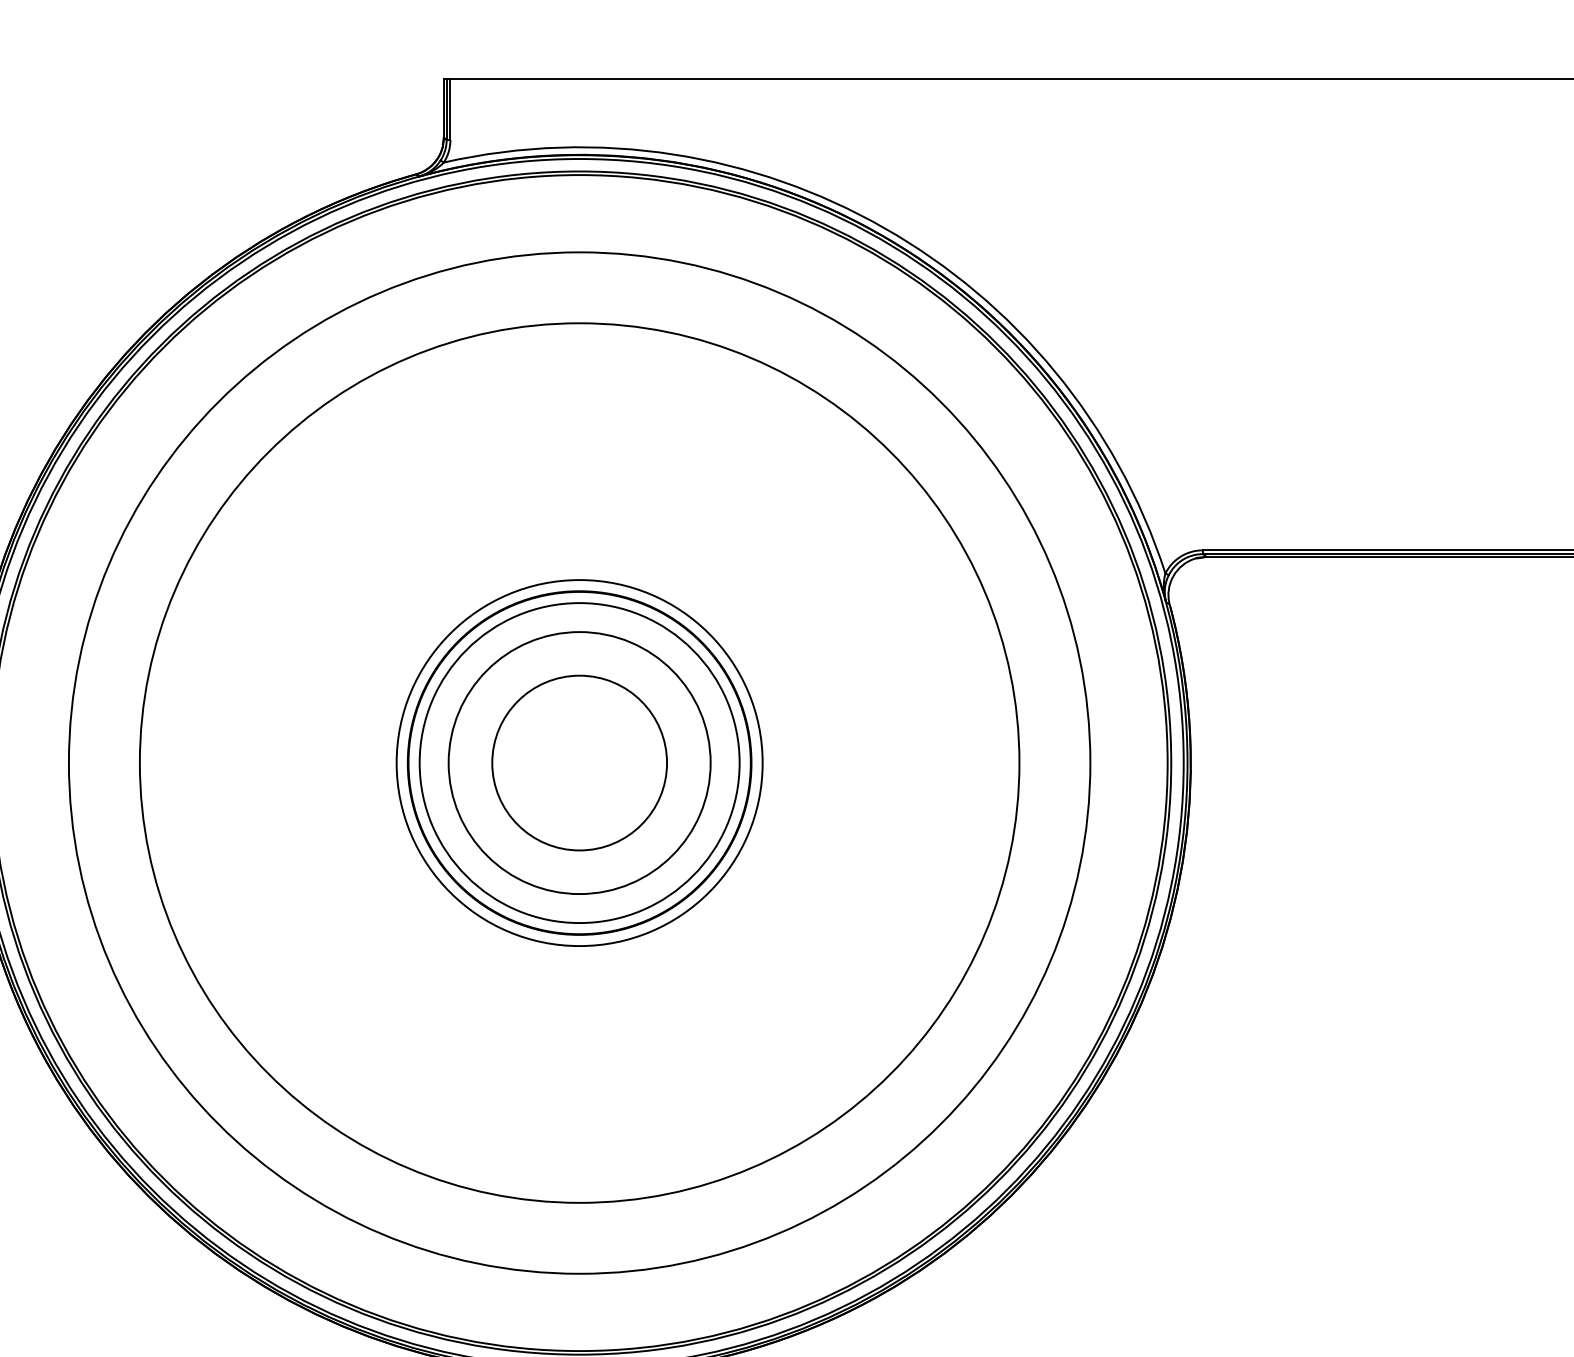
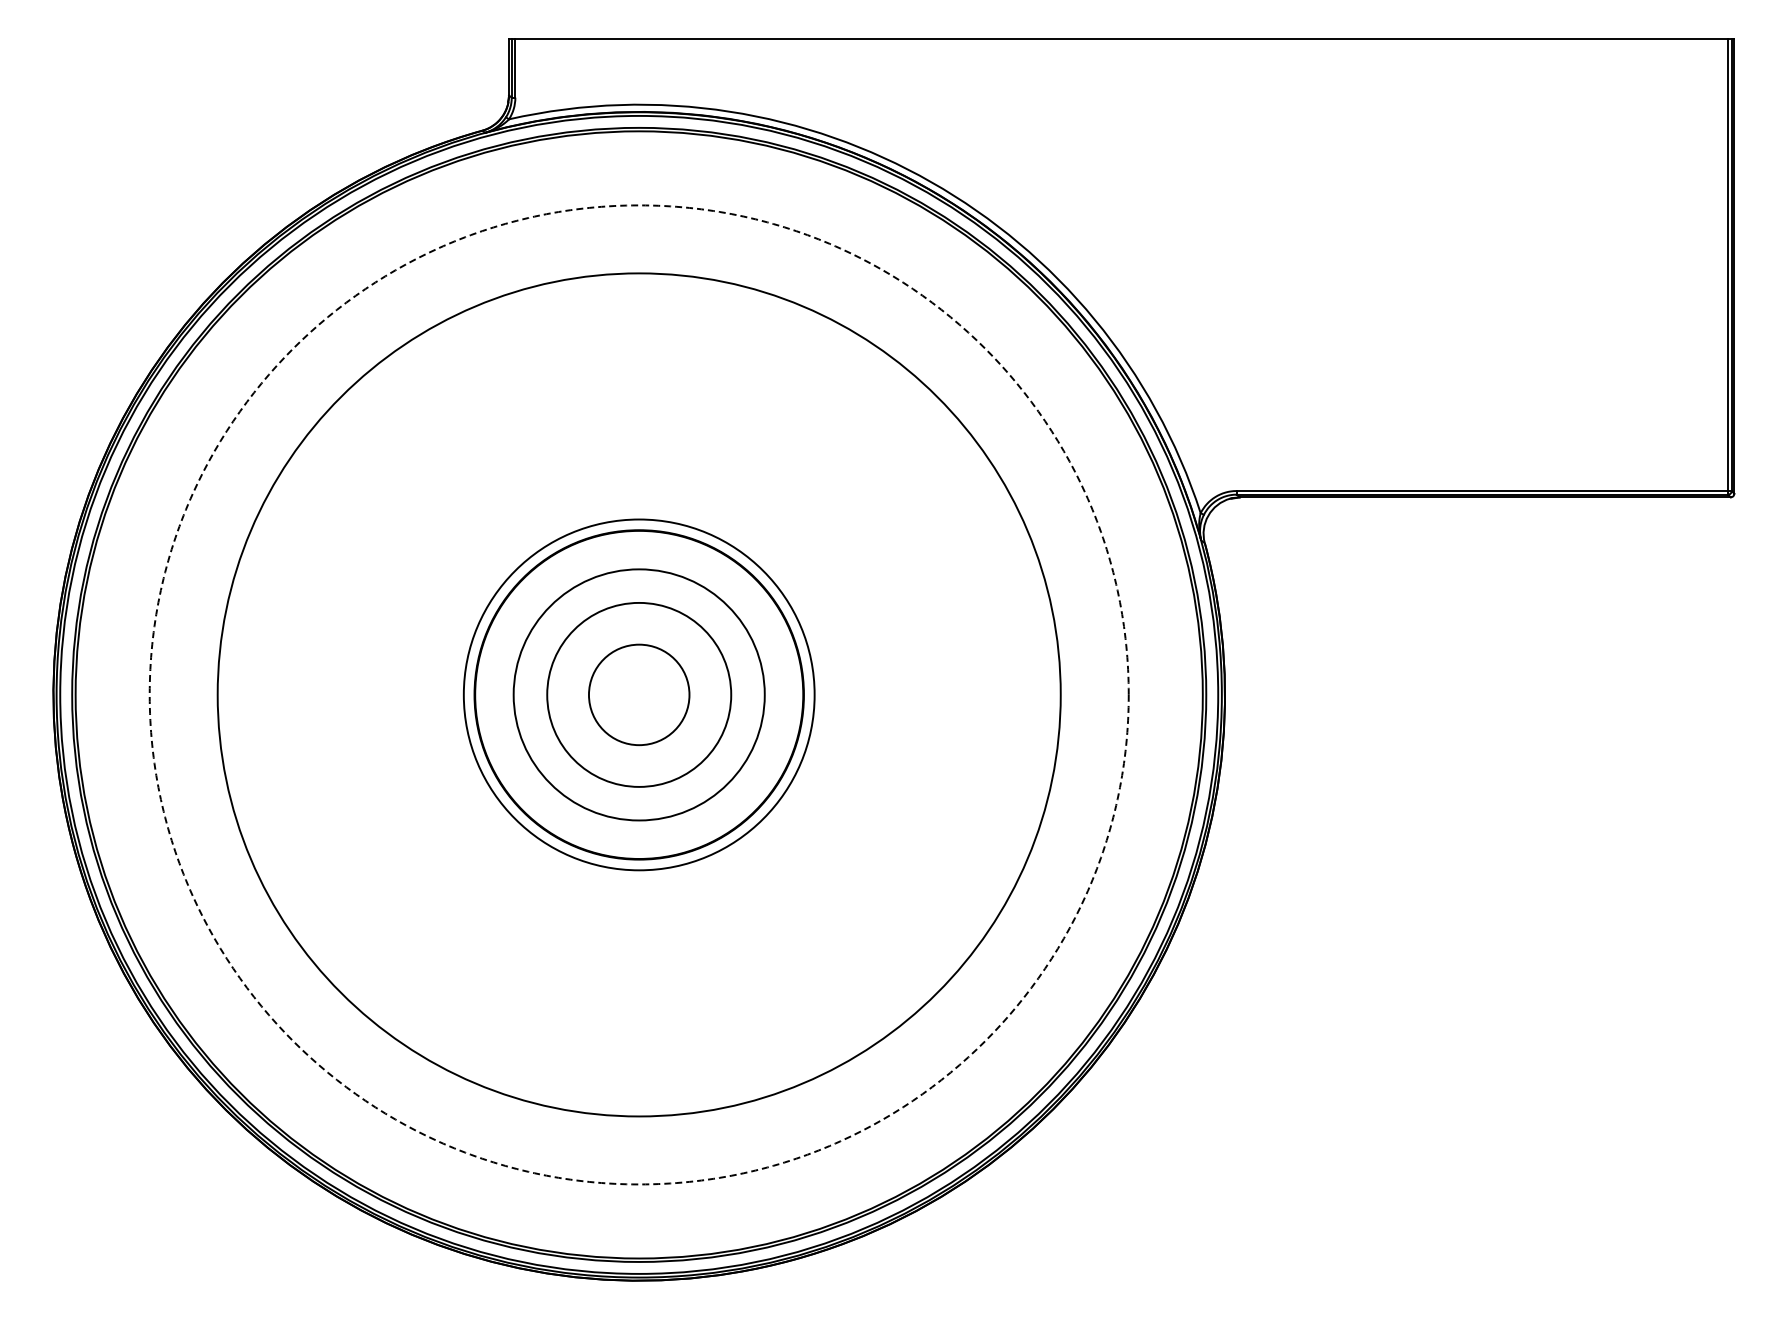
circle: (578, 762) -> (638, 694), size x0.6
circle: (578, 762) -> (638, 694), size x0.6
circle: (578, 762) -> (638, 694), solid -> dashed

